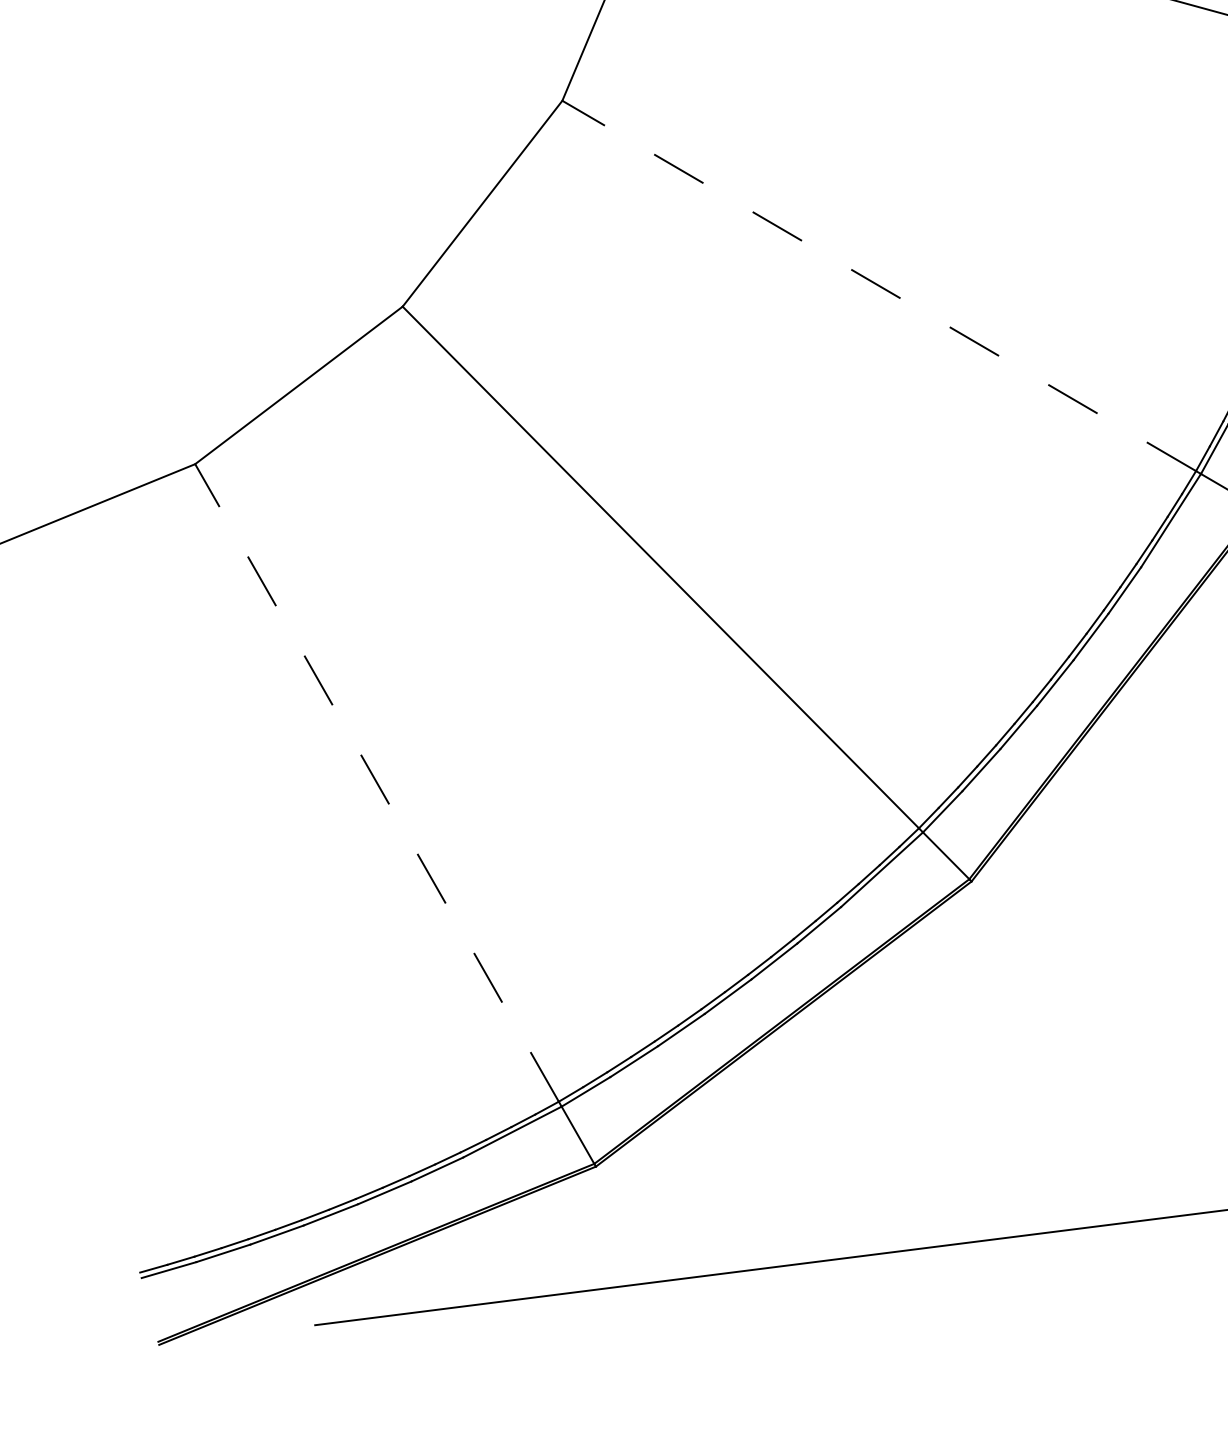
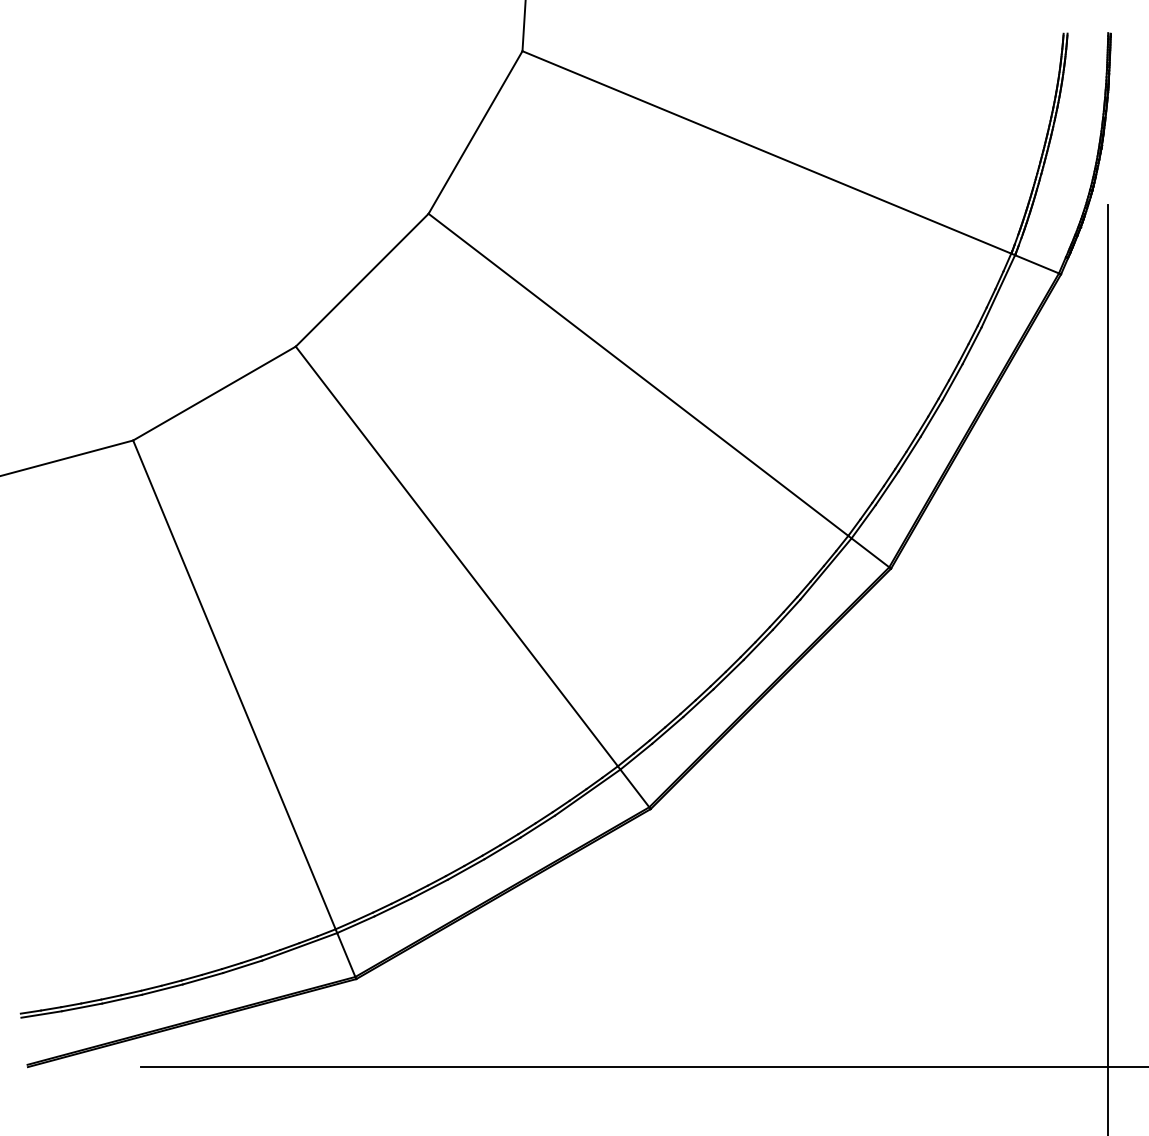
line: (879, 285) -> (638, 374), dashed -> solid
line: (377, 782) -> (234, 684), dashed -> solid

